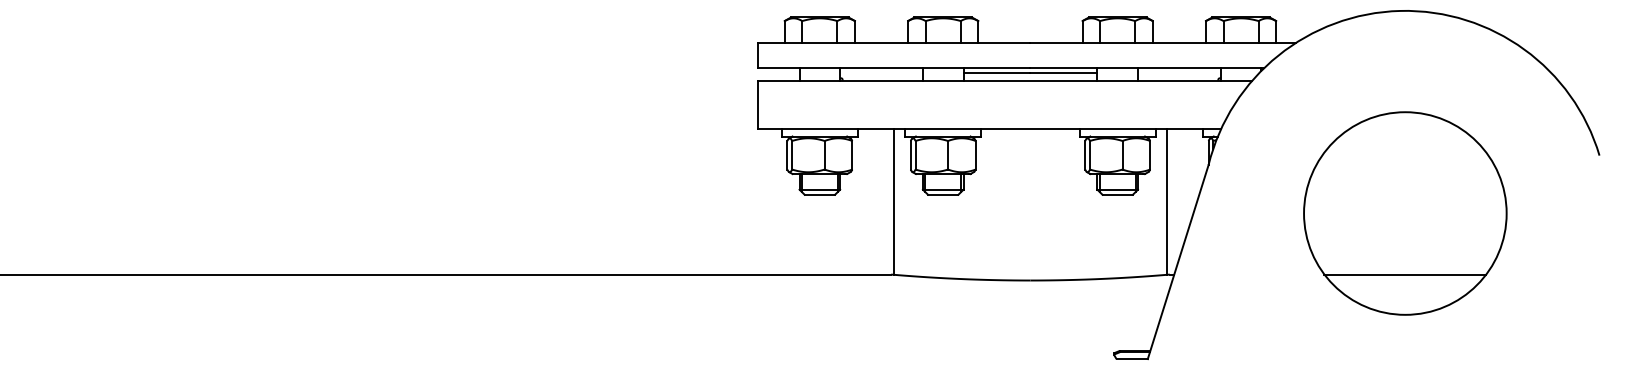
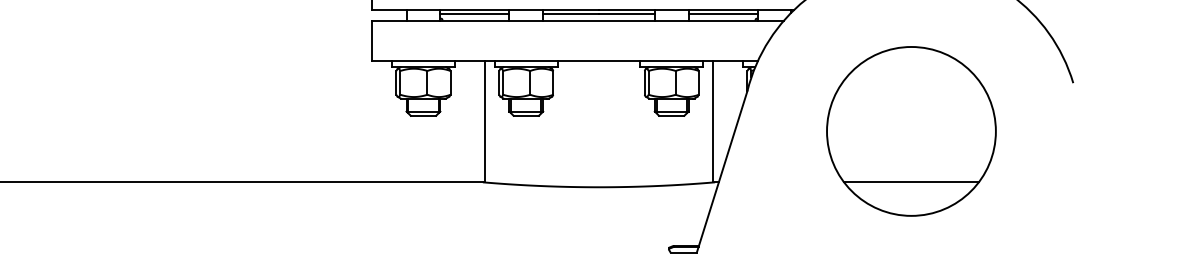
line: (881, 73) -> (474, 14), added
line: (1178, 73) -> (722, 14), added

